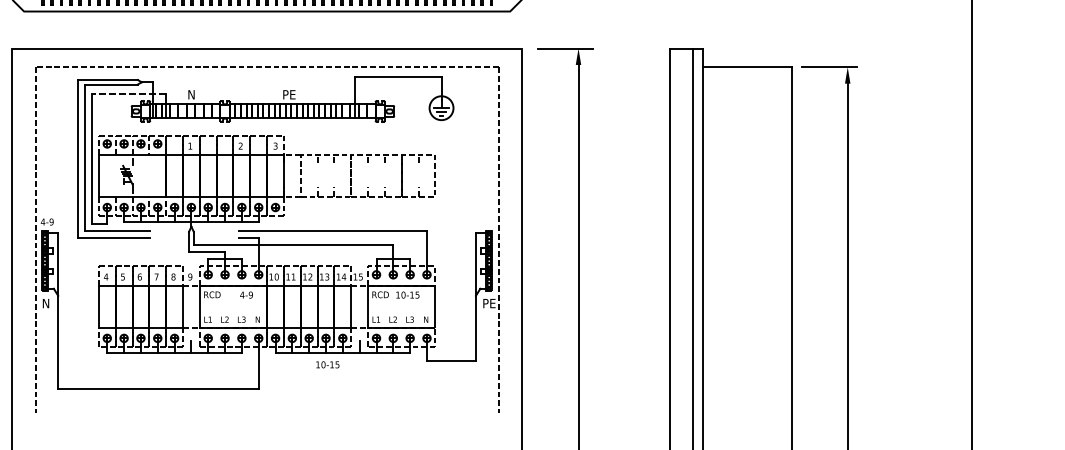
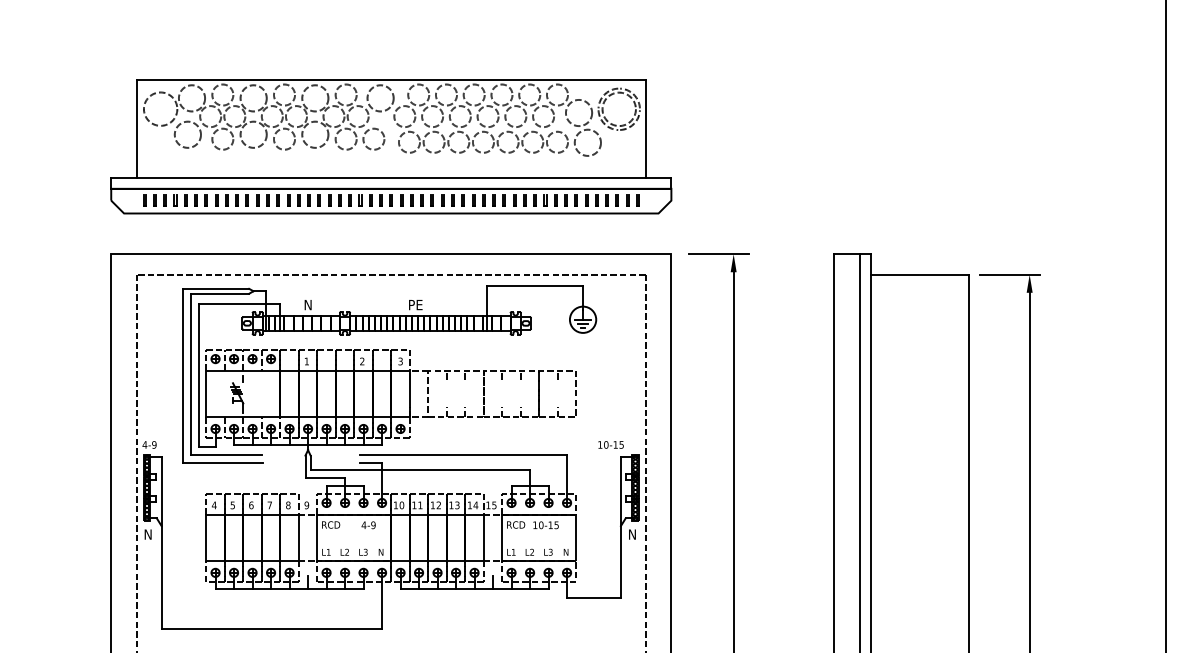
line: (128, 93) -> (238, 303), dashed -> solid
text: (490, 303) -> (636, 534), PE -> N
text: (327, 364) -> (610, 444), moved

